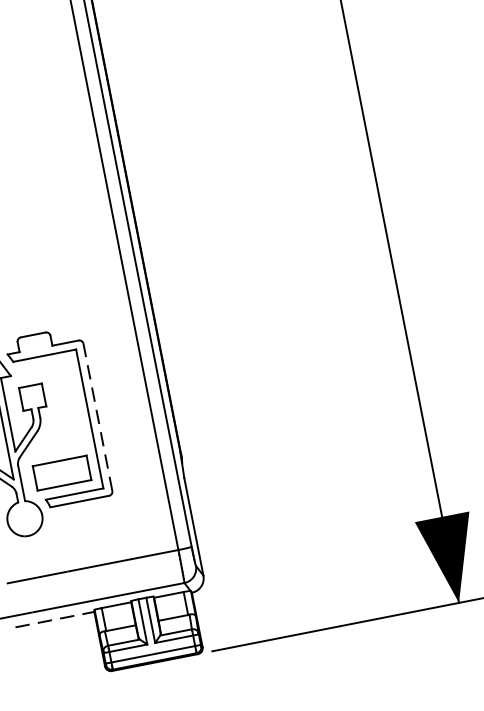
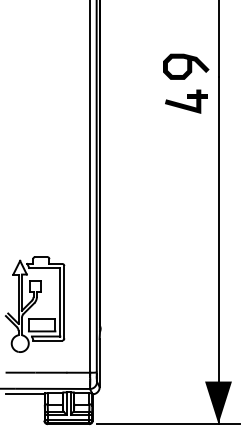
line: (97, 415) -> (64, 301), dashed -> solid
line: (55, 619) -> (25, 394), dashed -> solid

